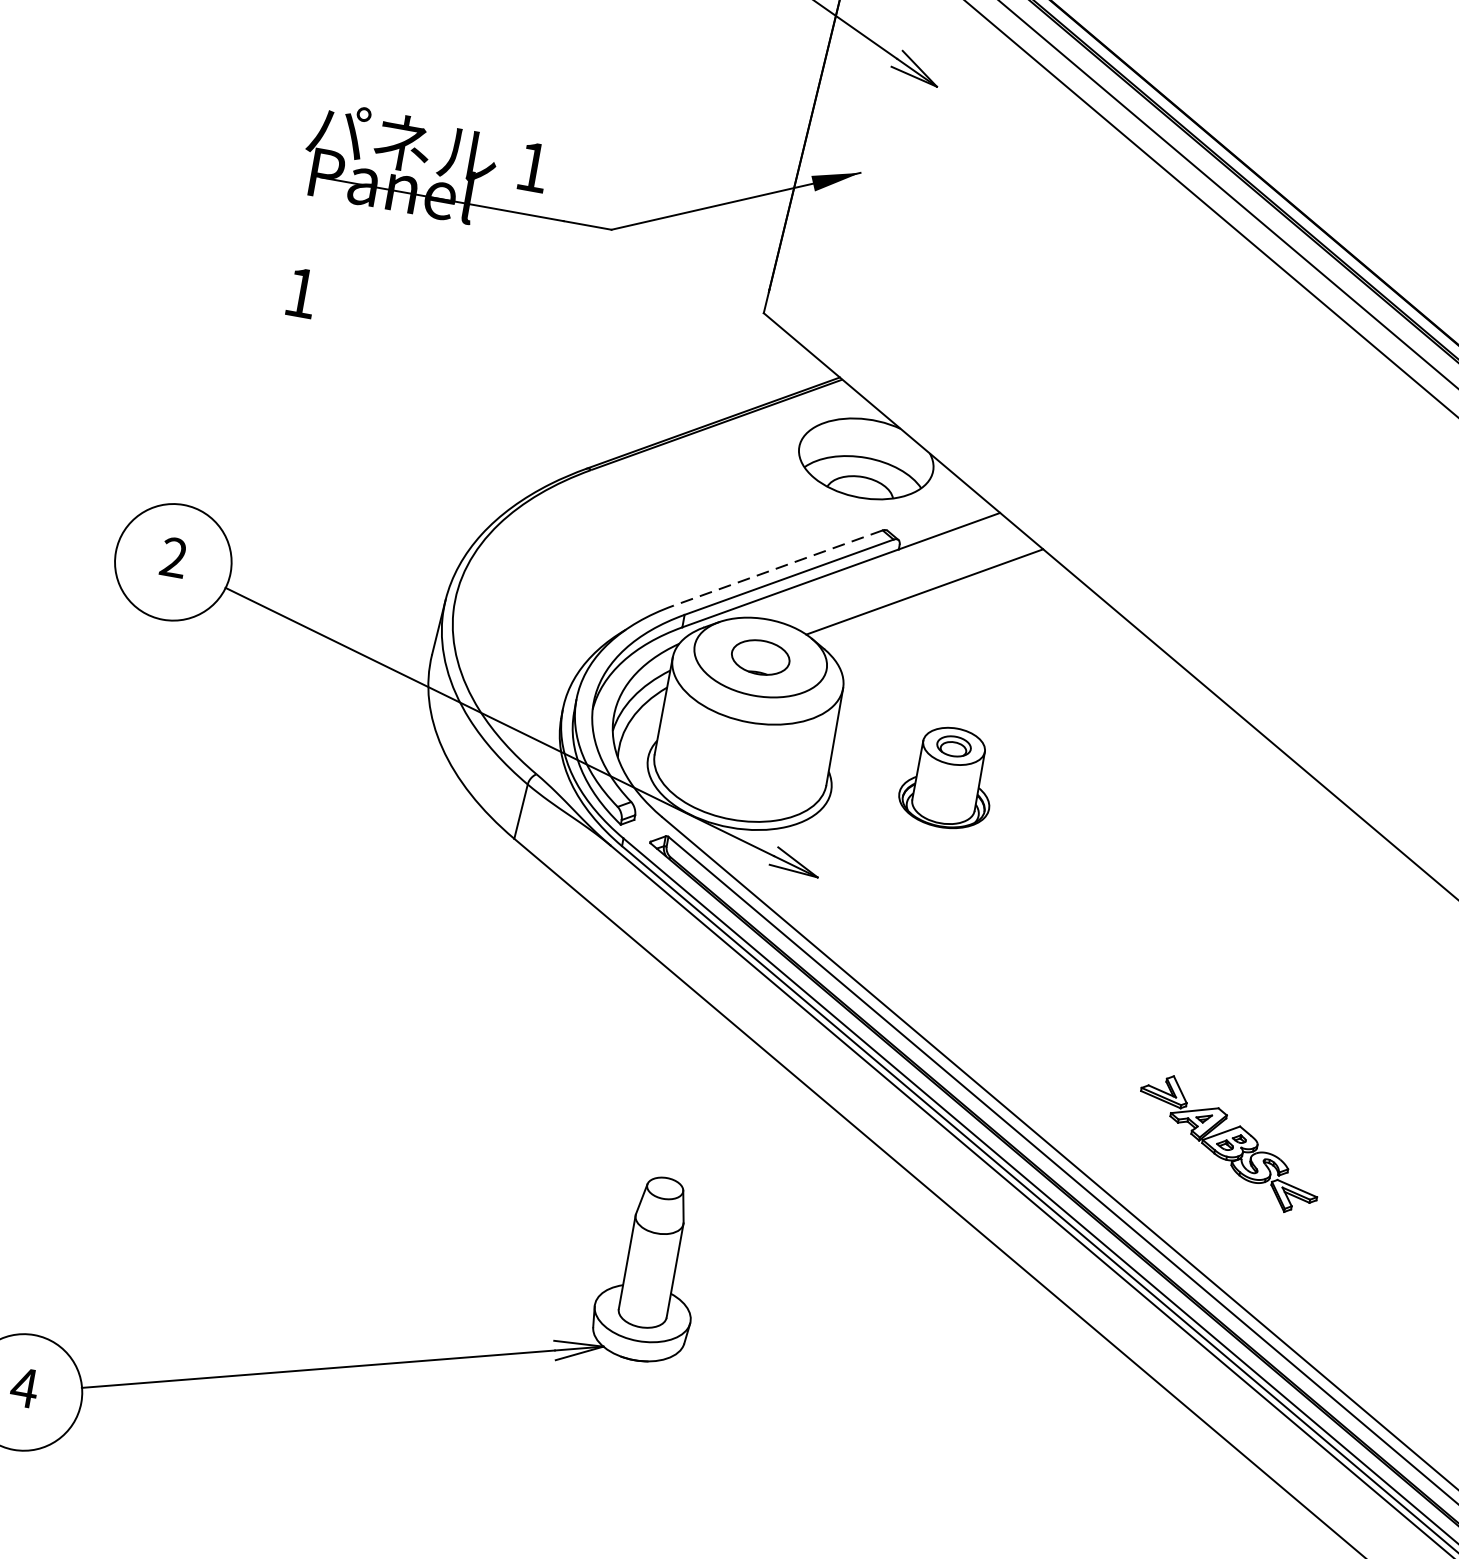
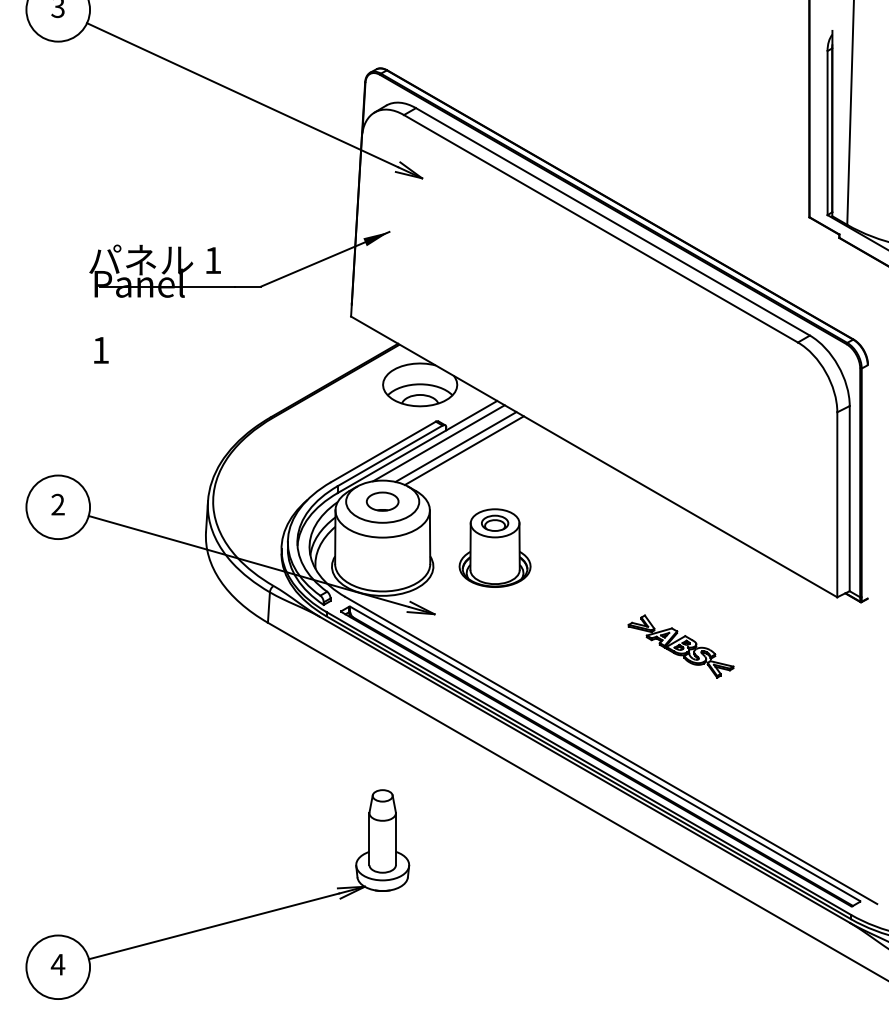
line: (778, 567) -> (383, 451), dashed -> solid
line: (880, 570) -> (438, 443), added
line: (910, 581) -> (455, 446), added
part: (947, 776) -> (494, 547), size x1.43
part: (1228, 1143) -> (680, 646), moved

